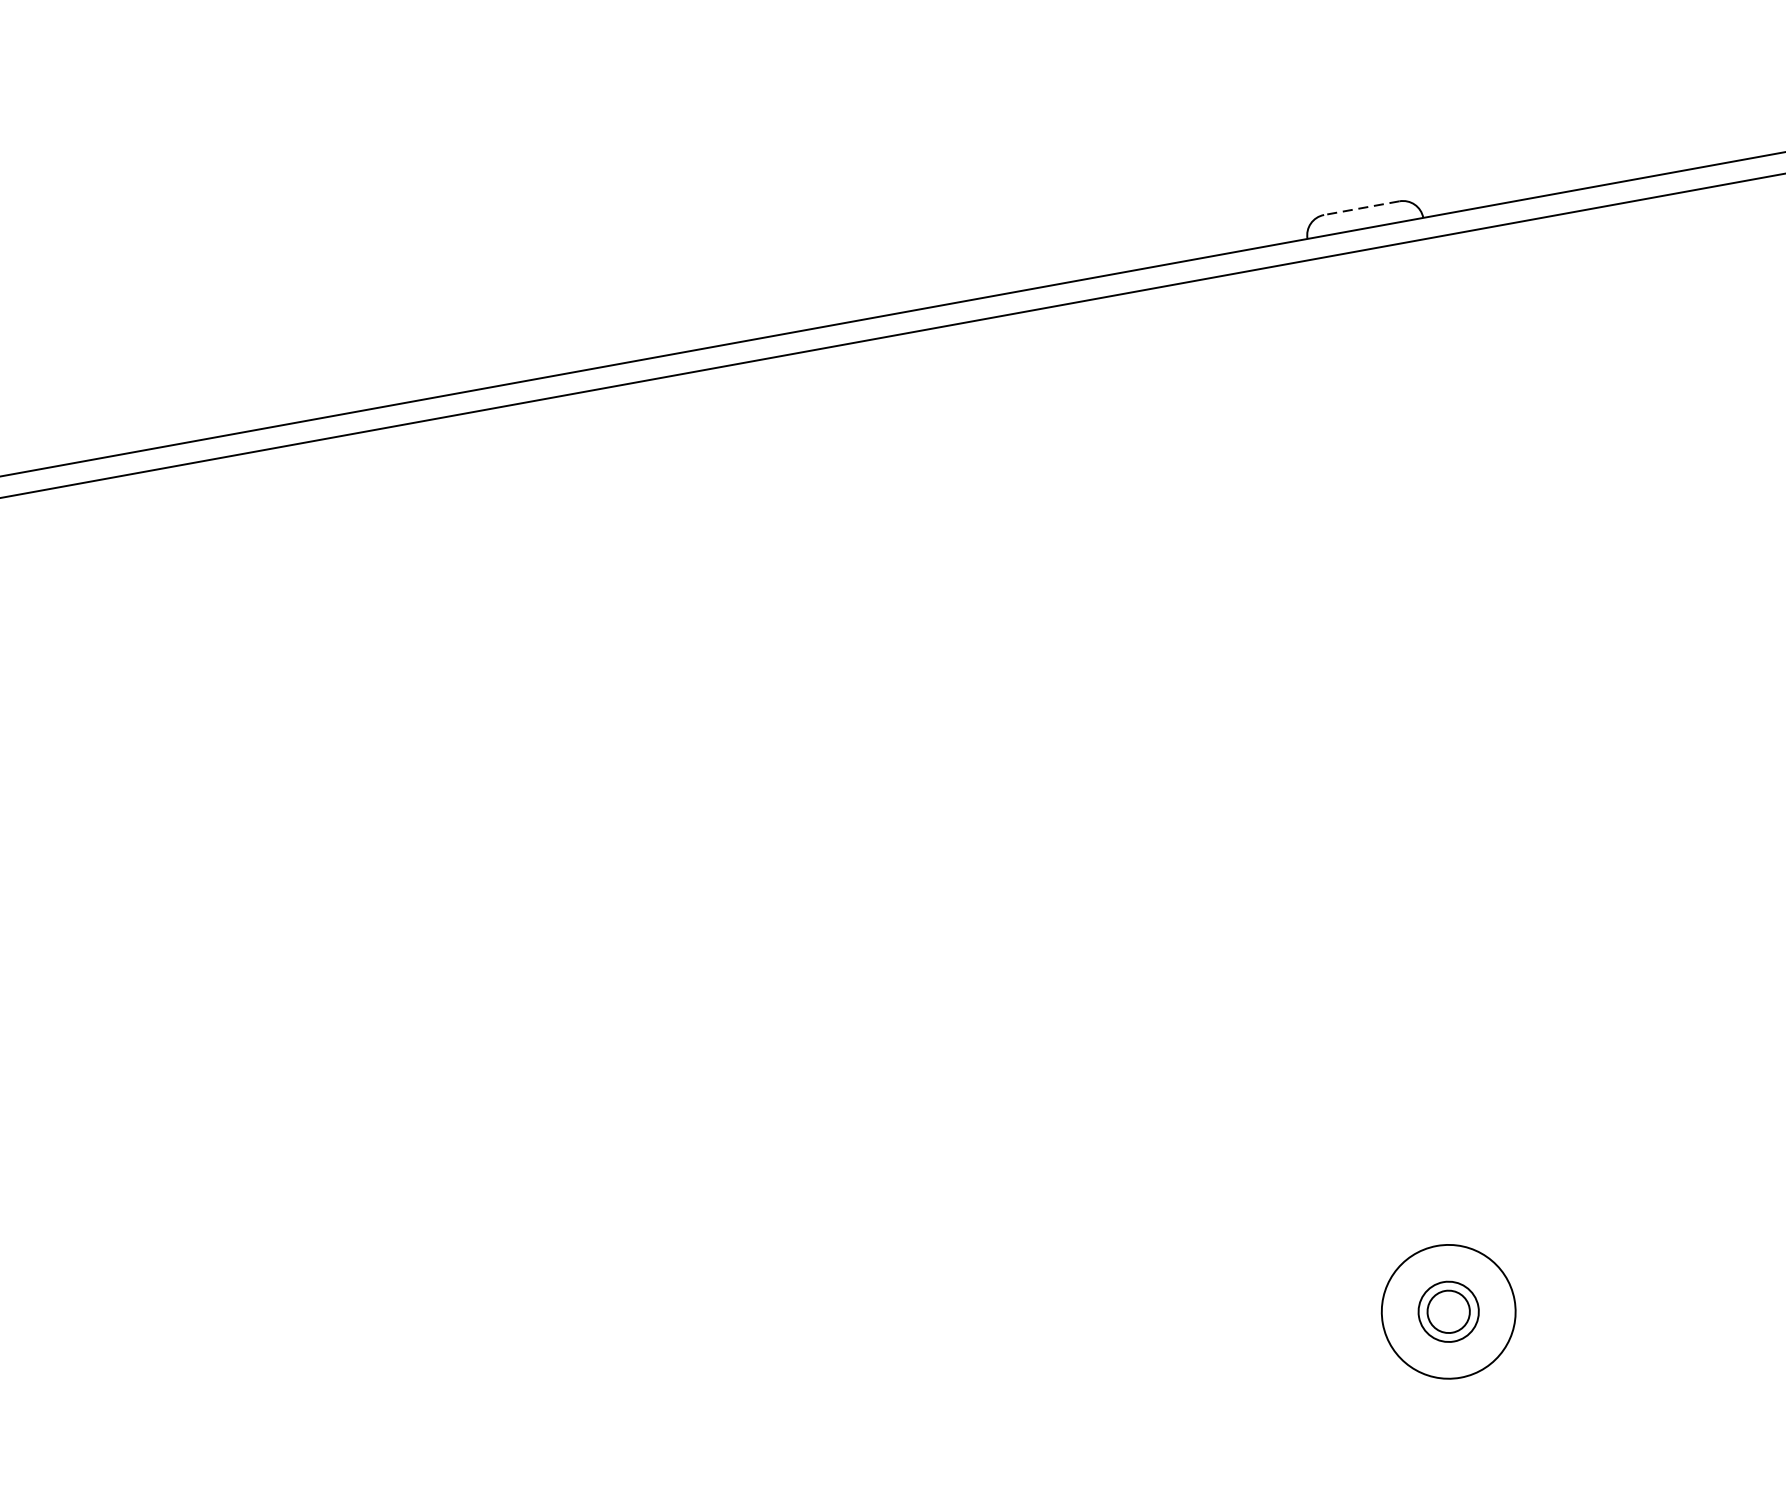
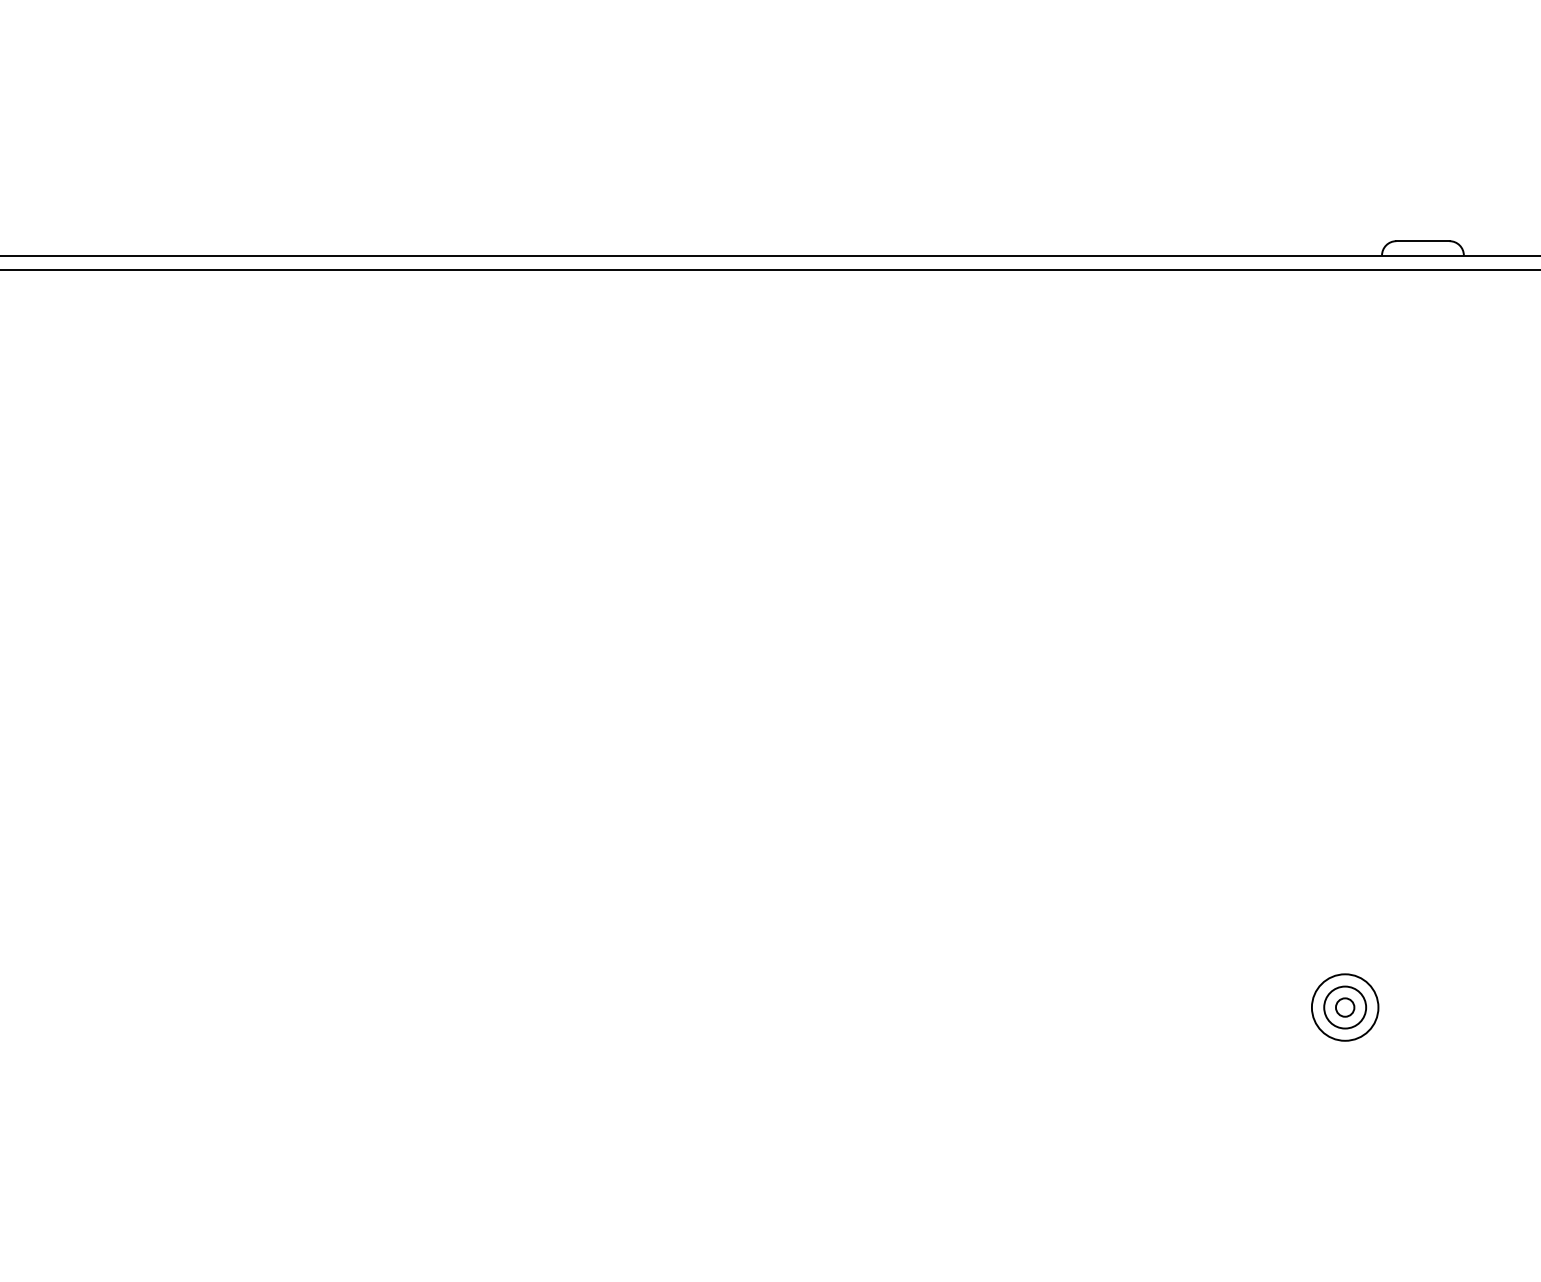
line: (1361, 208) -> (1422, 241), dashed -> solid
circle: (1447, 1311) -> (1344, 1007), size x0.62
circle: (1447, 1311) -> (1344, 1007), size x0.71

